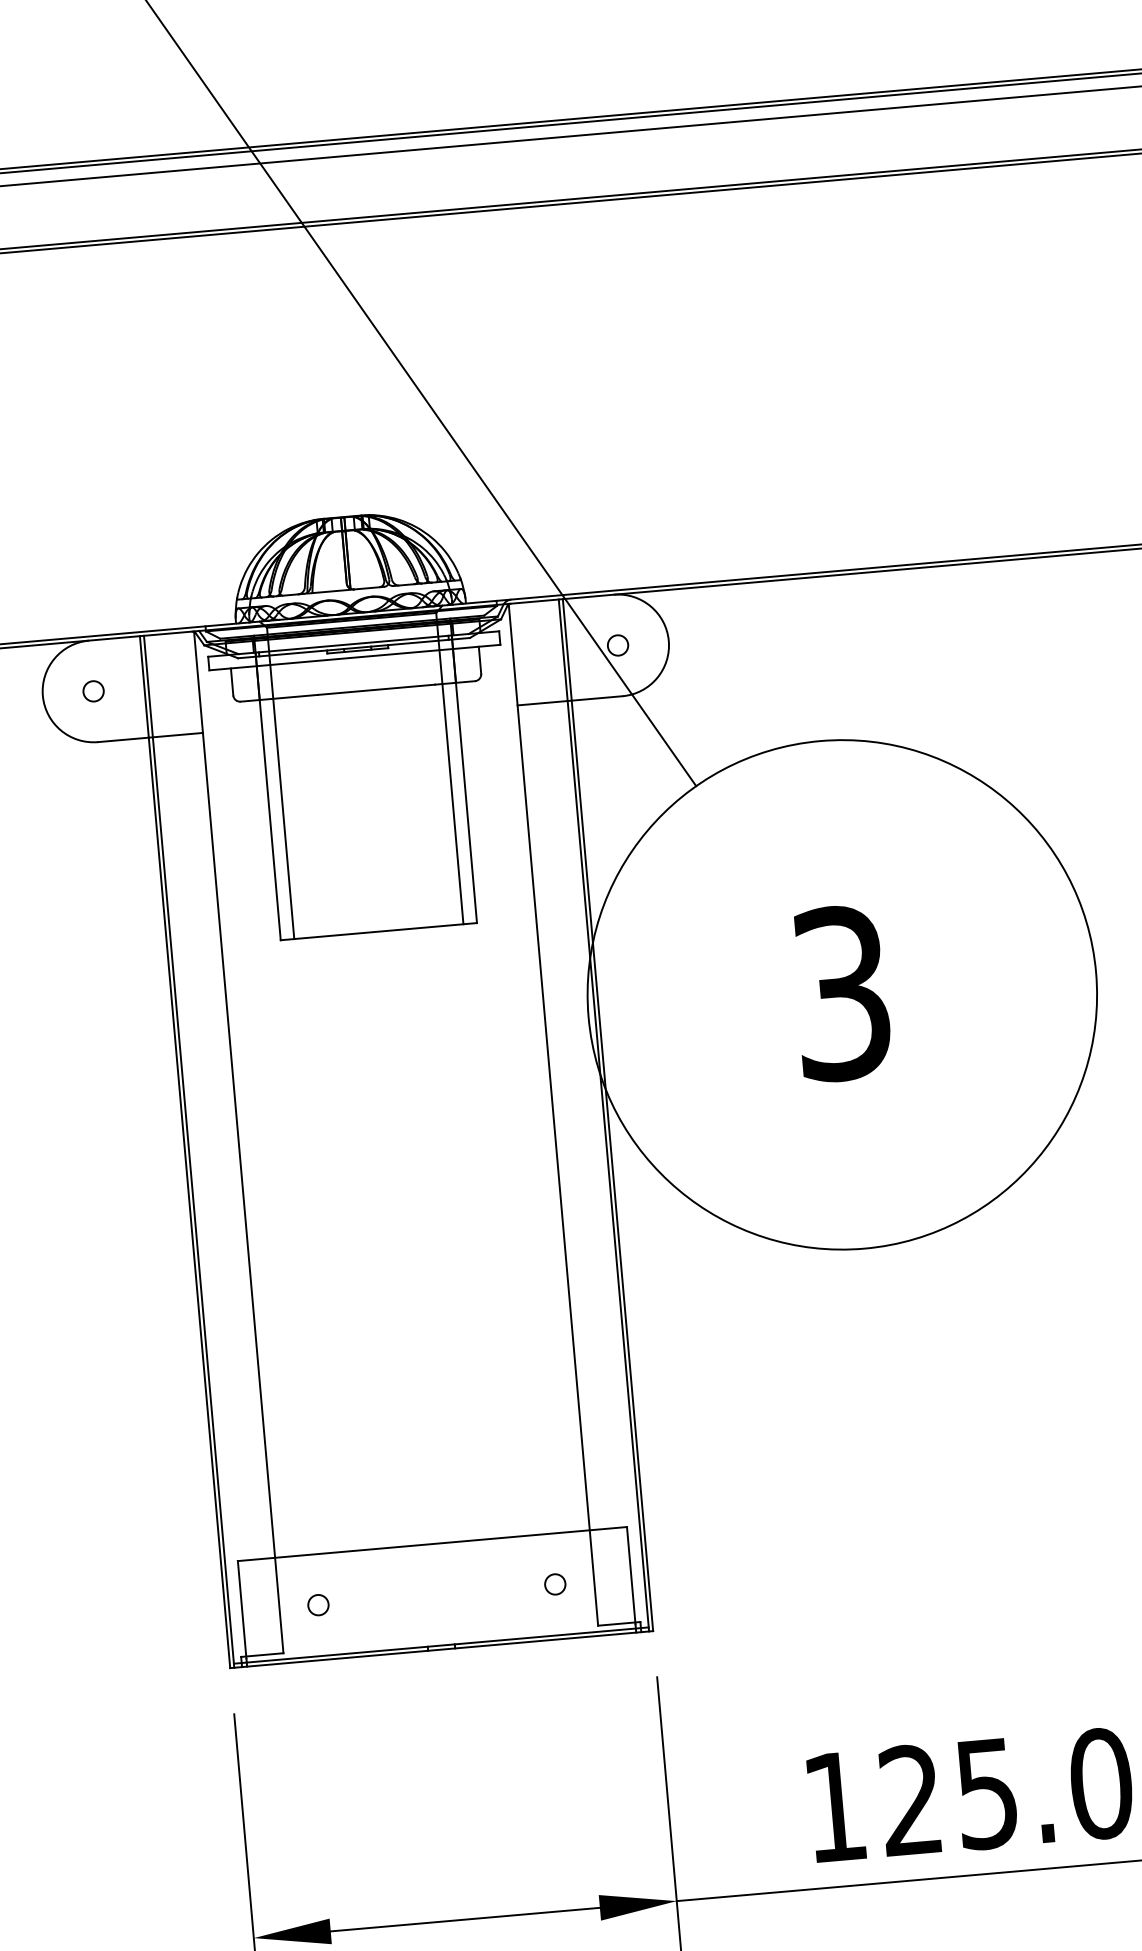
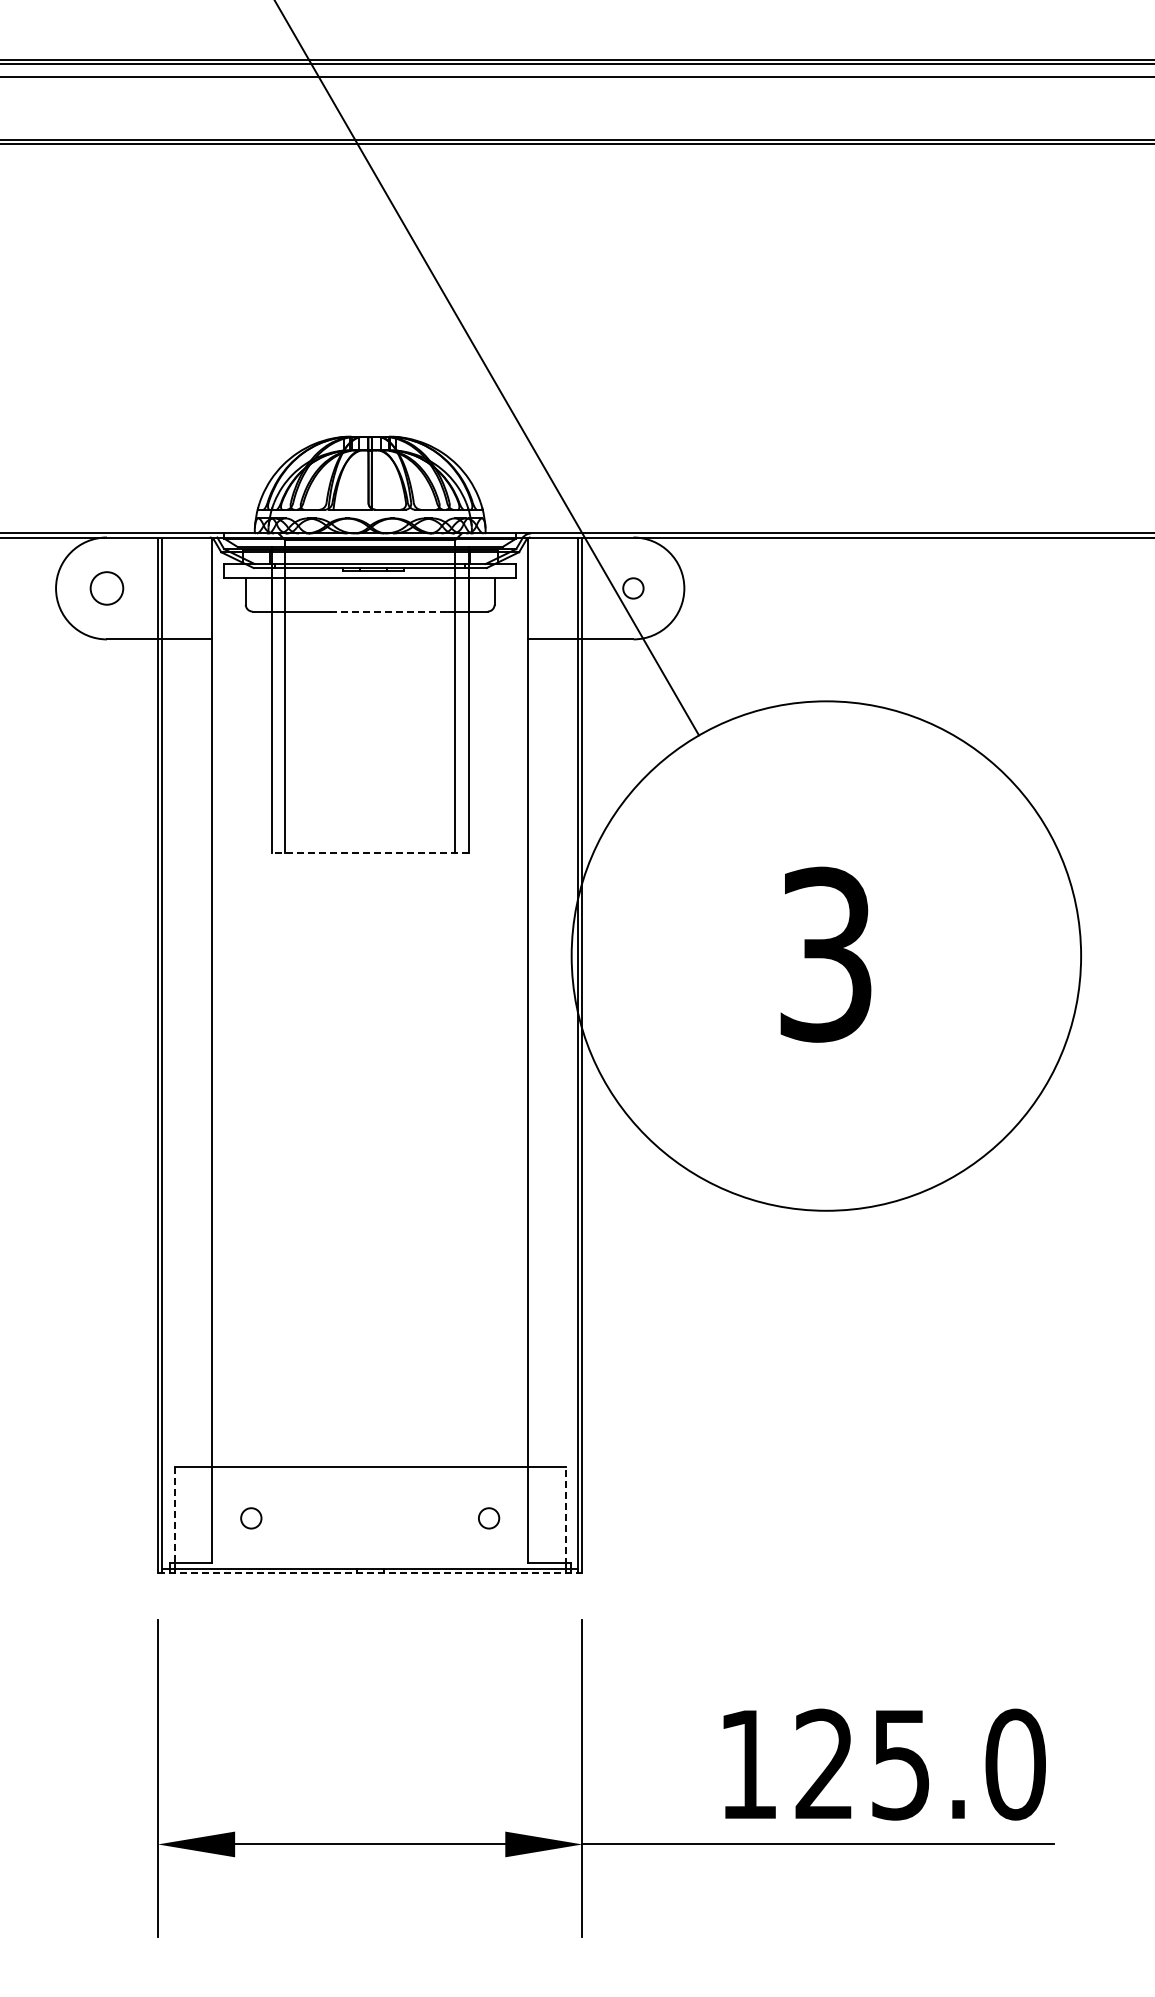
line: (377, 689) -> (389, 611), solid -> dashed
circle: (93, 691) -> (106, 588), size x1.6
line: (378, 931) -> (369, 852), solid -> dashed
line: (631, 1575) -> (565, 1516), solid -> dashed
line: (241, 1609) -> (174, 1516), solid -> dashed
line: (441, 1649) -> (370, 1573), solid -> dashed

